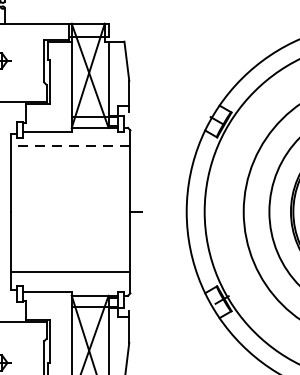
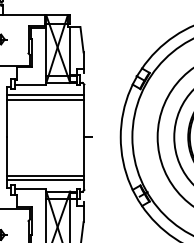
line: (70, 145) -> (45, 94), dashed -> solid
line: (70, 155) -> (45, 100), added
line: (70, 277) -> (45, 179), added

